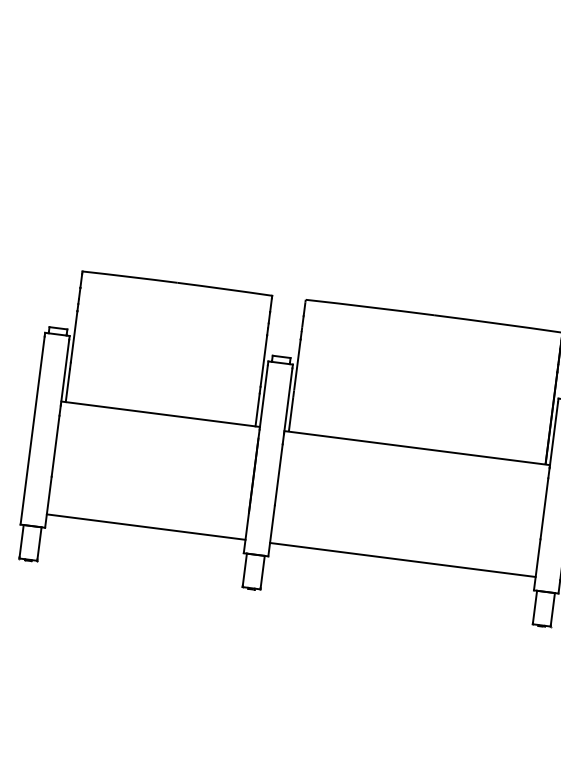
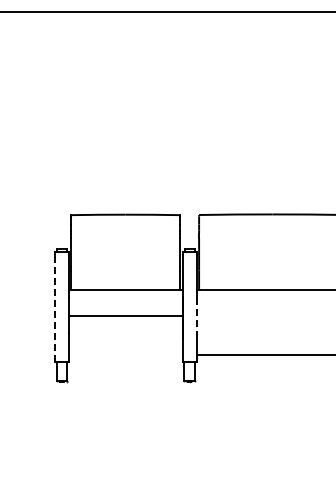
line: (32, 430) -> (54, 308), solid -> dashed
line: (278, 474) -> (196, 315), solid -> dashed
line: (145, 527) -> (125, 315), moved

